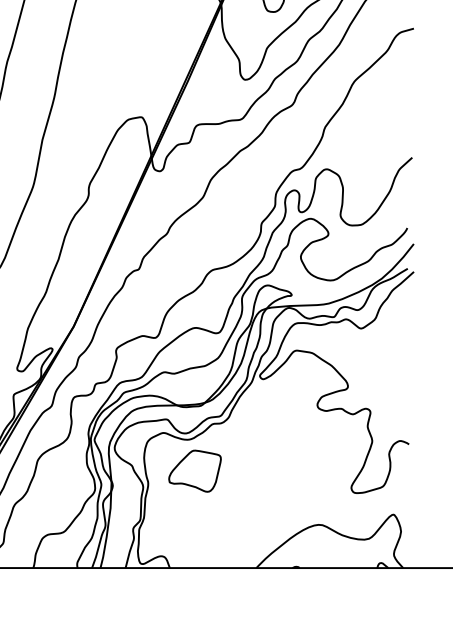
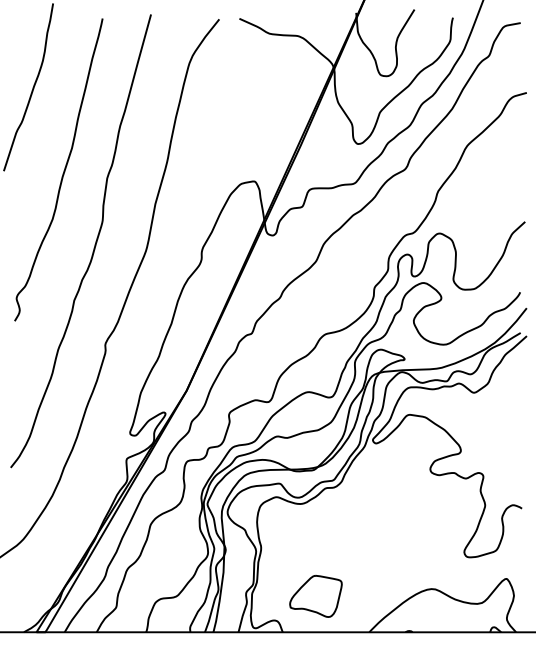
part: (194, 471) -> (315, 596), moved

